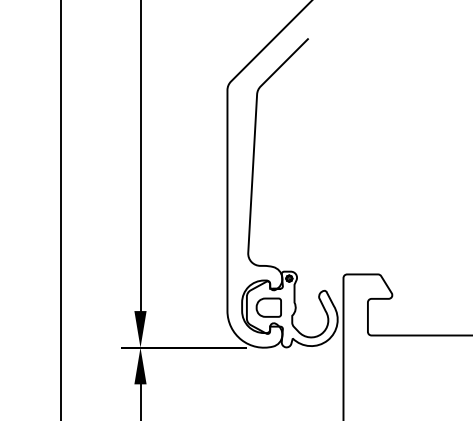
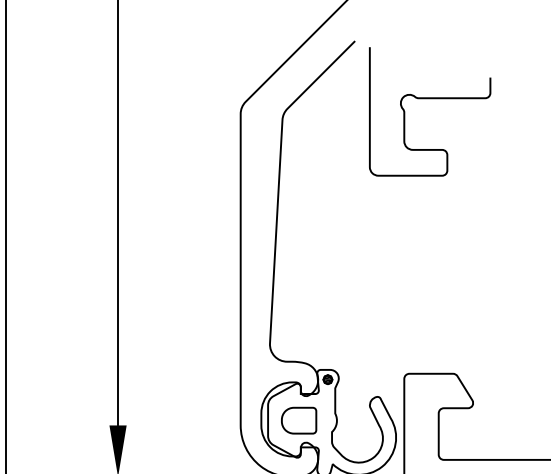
curve: (361, 79) -> (429, 98), added

